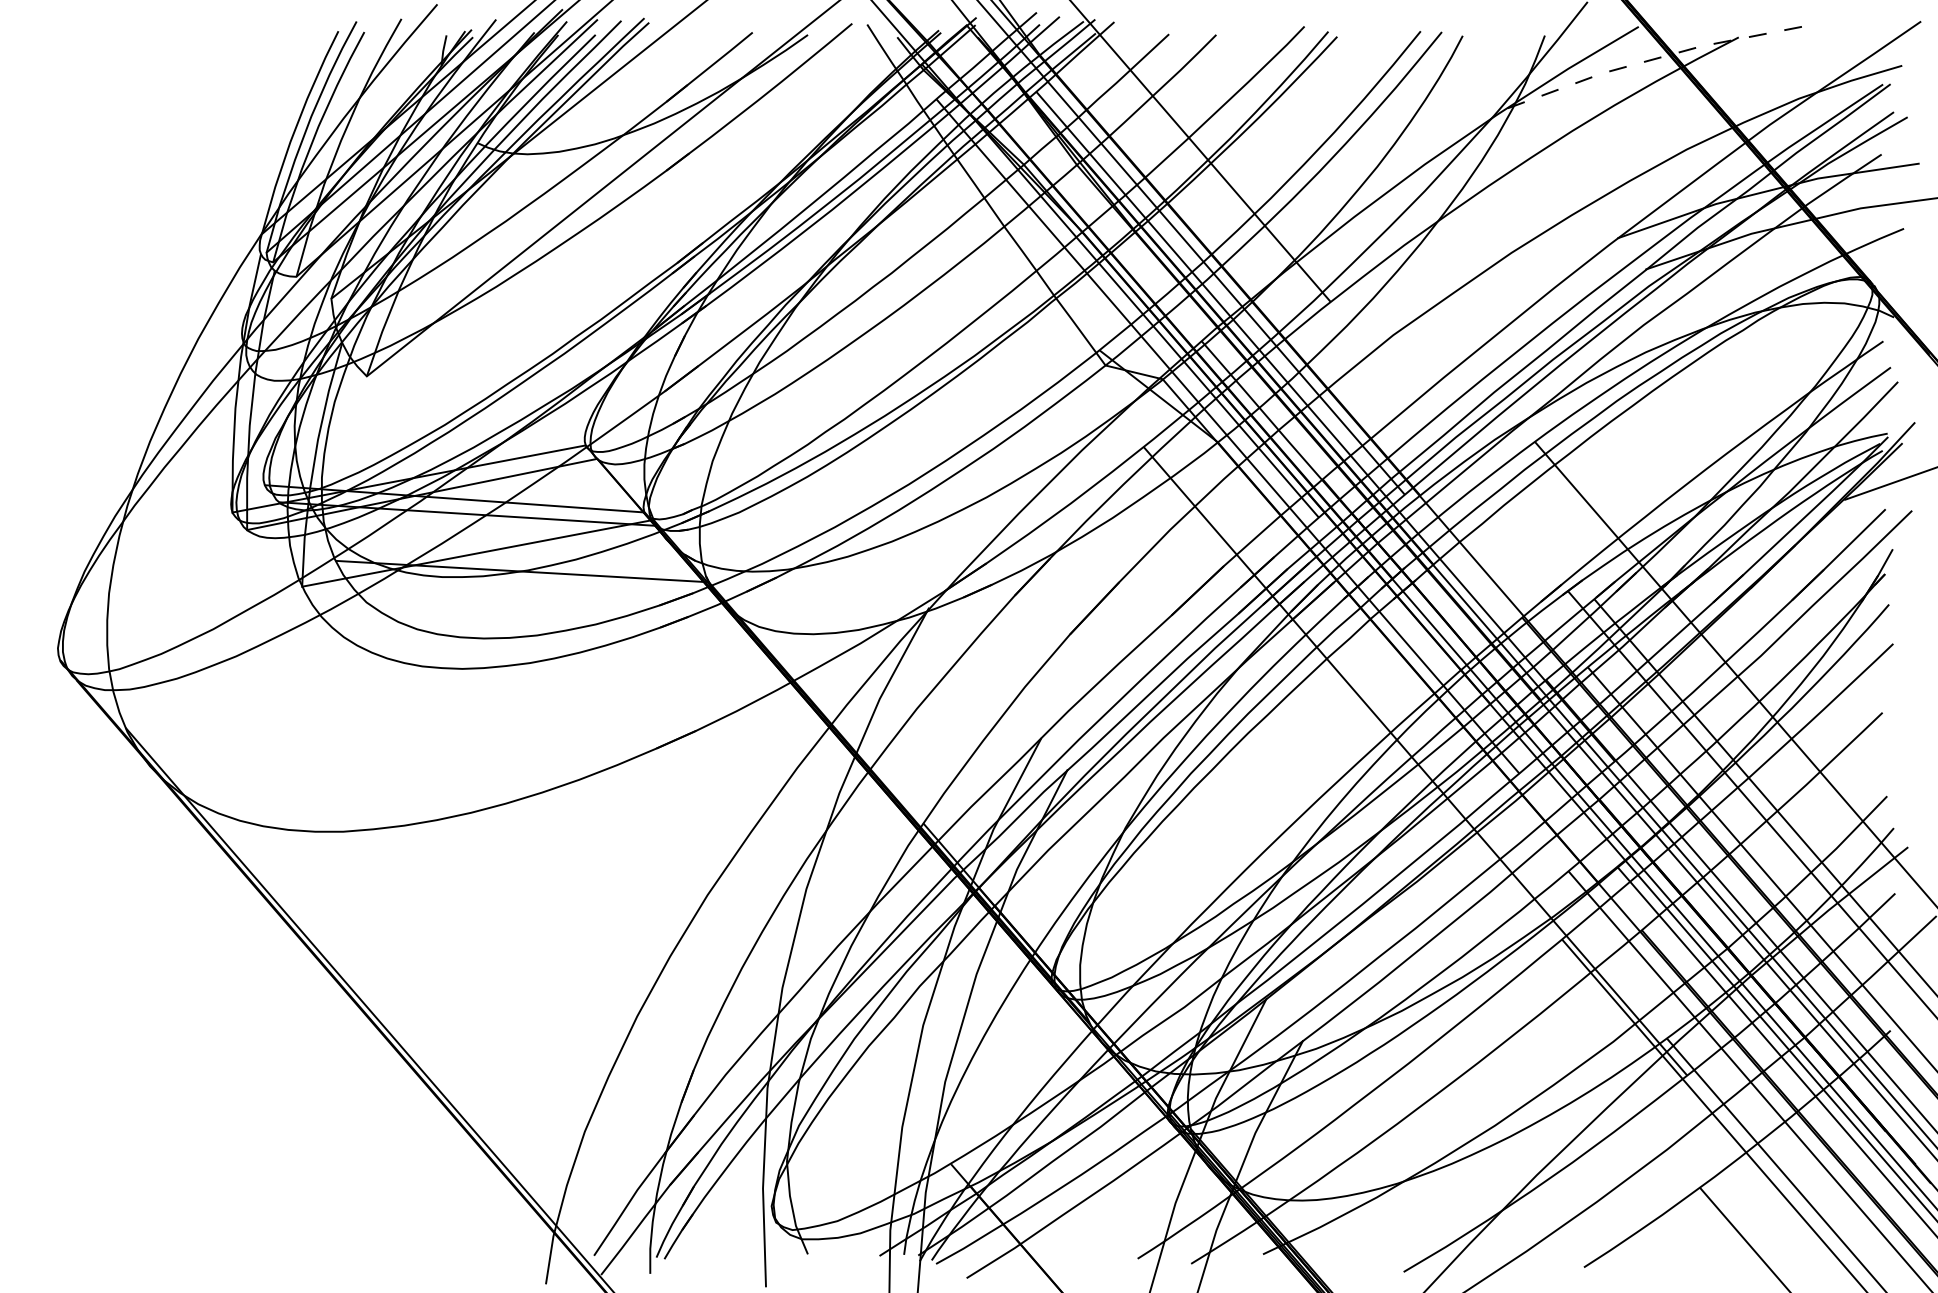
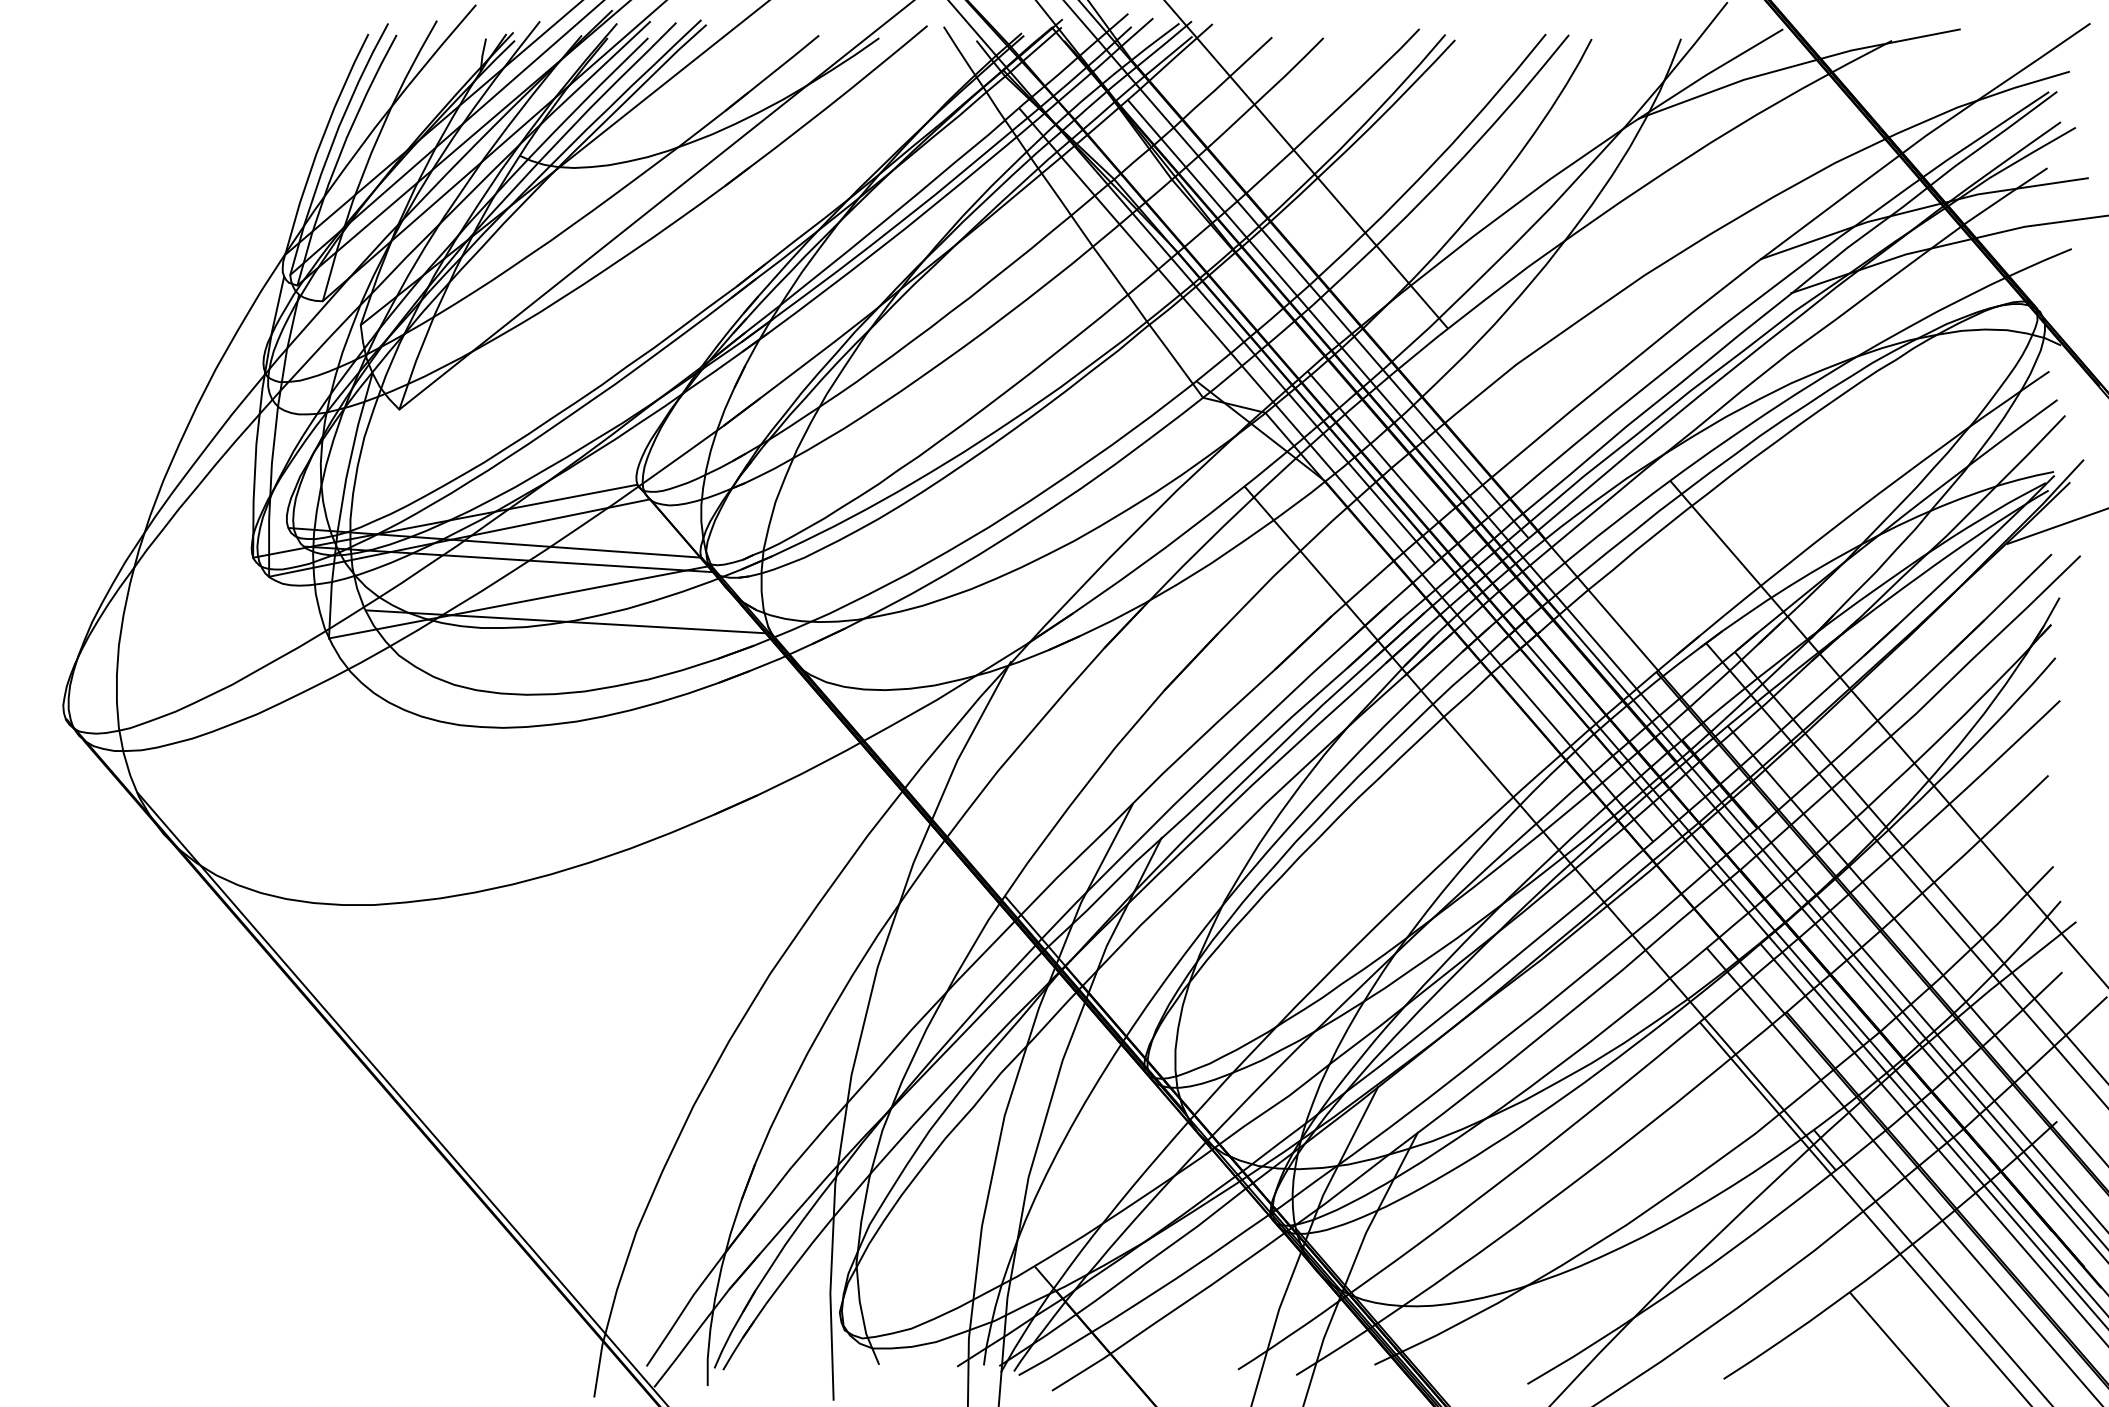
line: (1650, 60) -> (1796, 65), dashed -> solid

